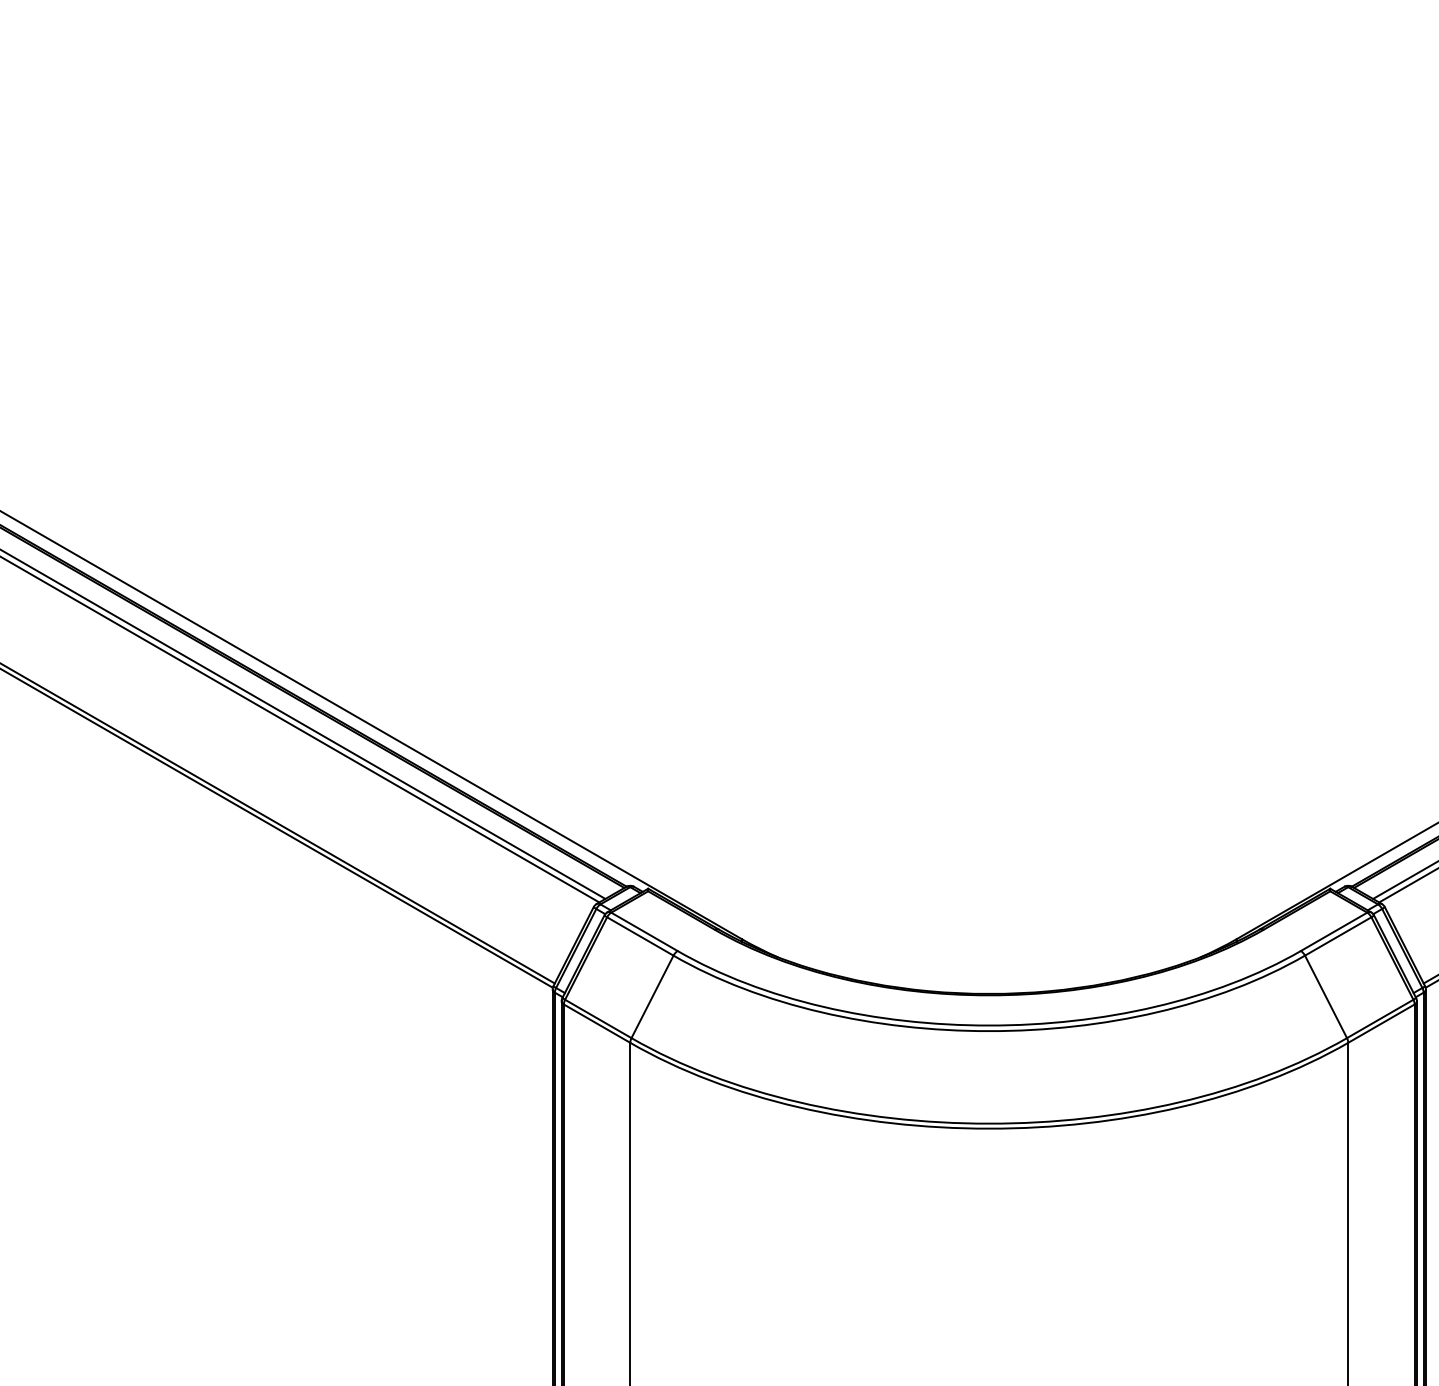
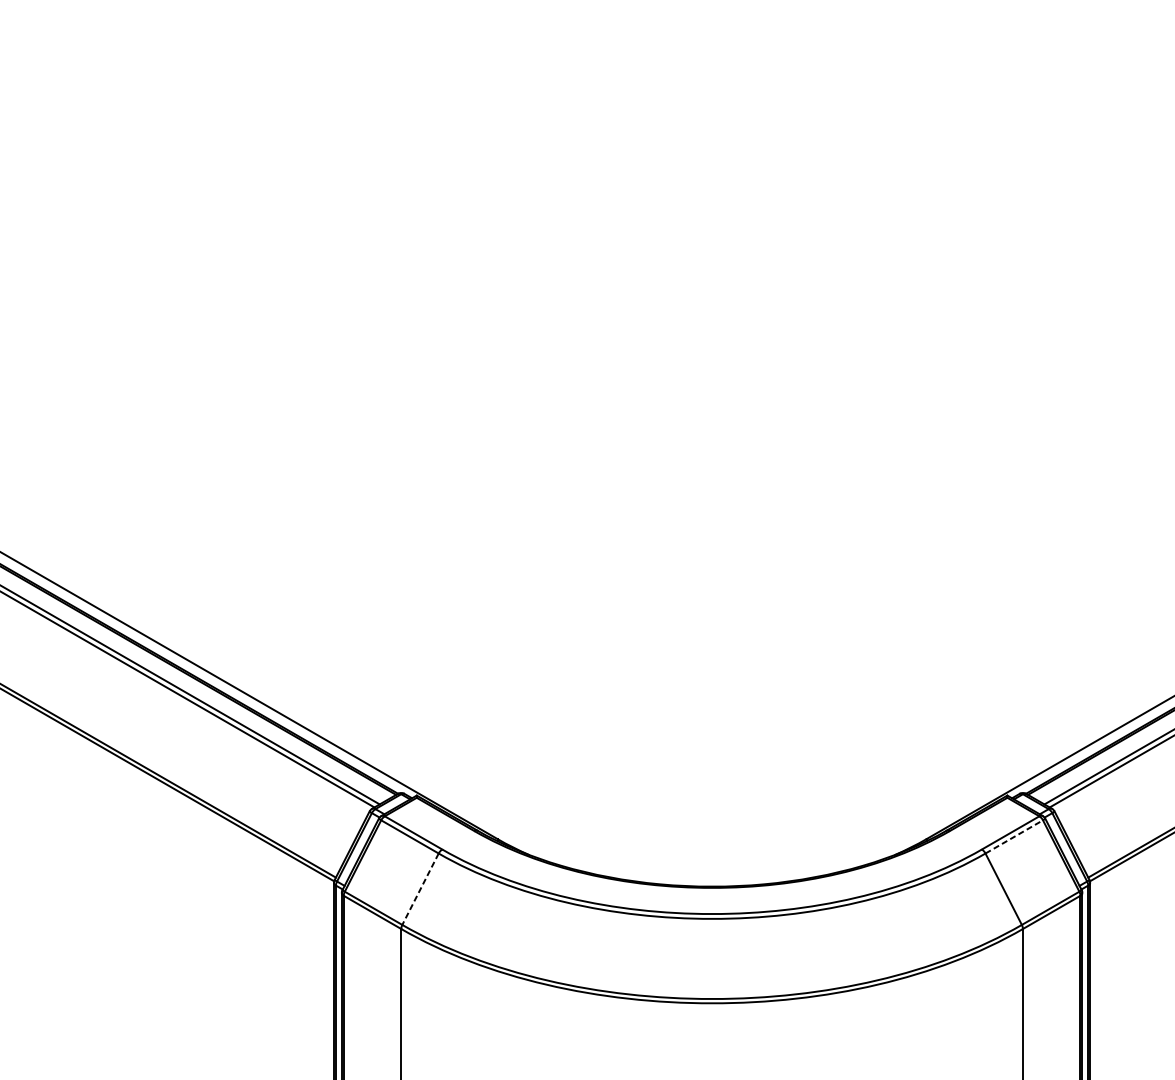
line: (1338, 936) -> (1014, 836), solid -> dashed
line: (652, 997) -> (420, 889), solid -> dashed

